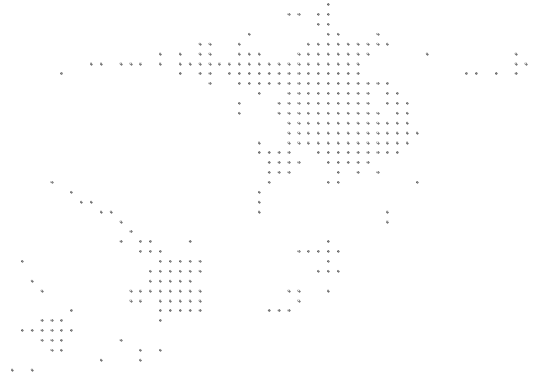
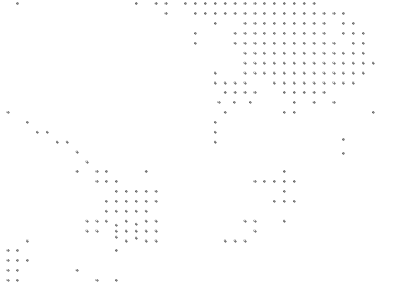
part: (279, 172) -> (235, 102), size x1.6
part: (387, 217) -> (343, 147), size x1.4
part: (160, 300) -> (116, 230), size x0.6
part: (180, 300) -> (136, 230), size x0.7

